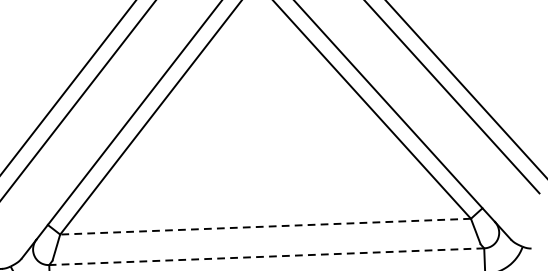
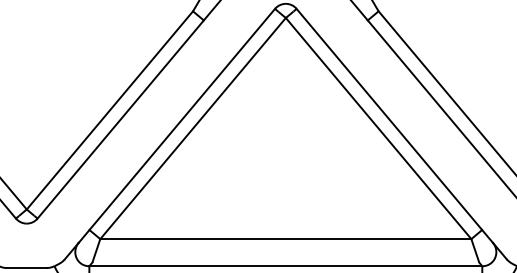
line: (265, 227) -> (285, 239), dashed -> solid
line: (266, 256) -> (285, 266), dashed -> solid

